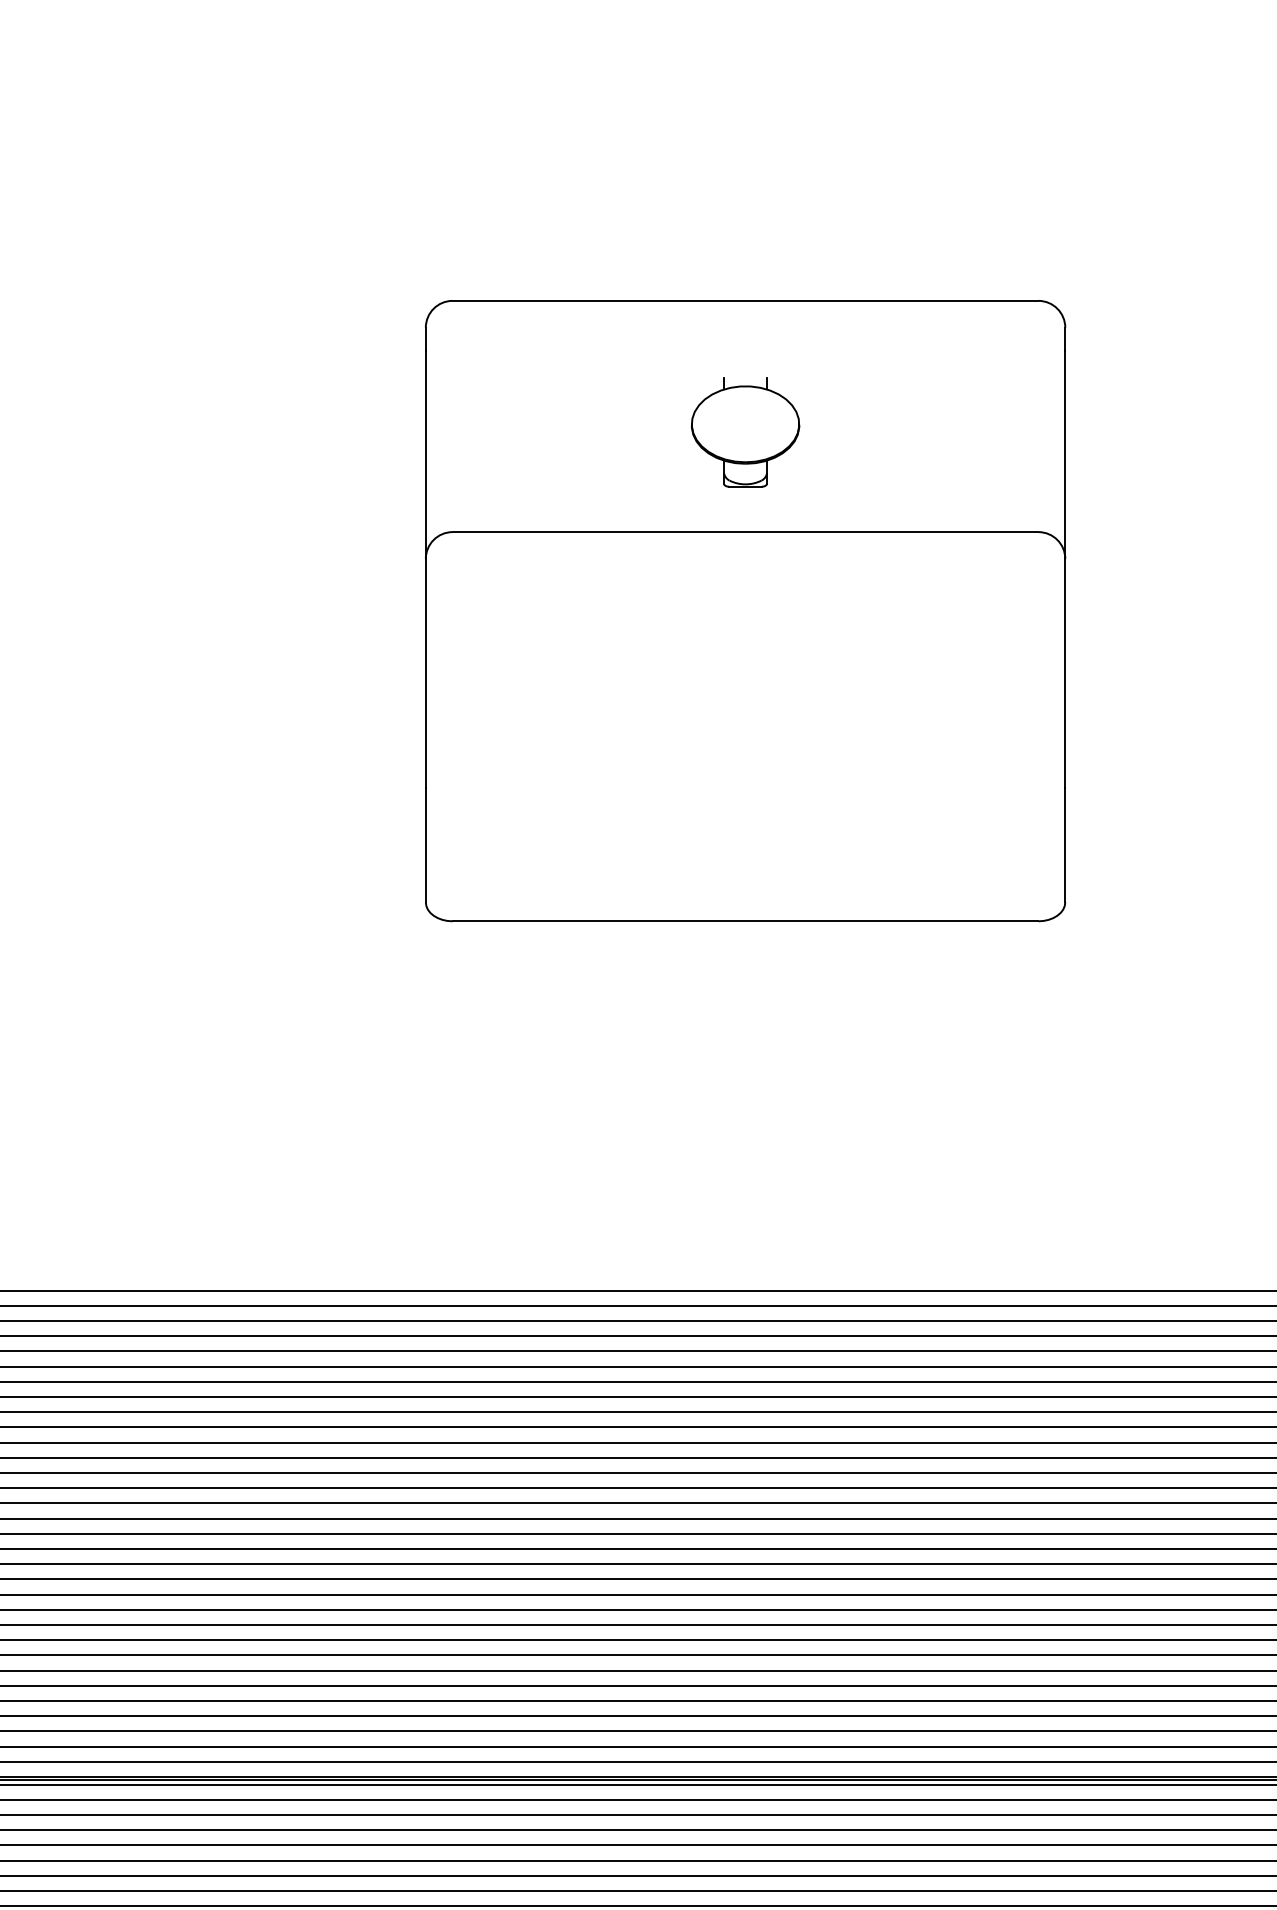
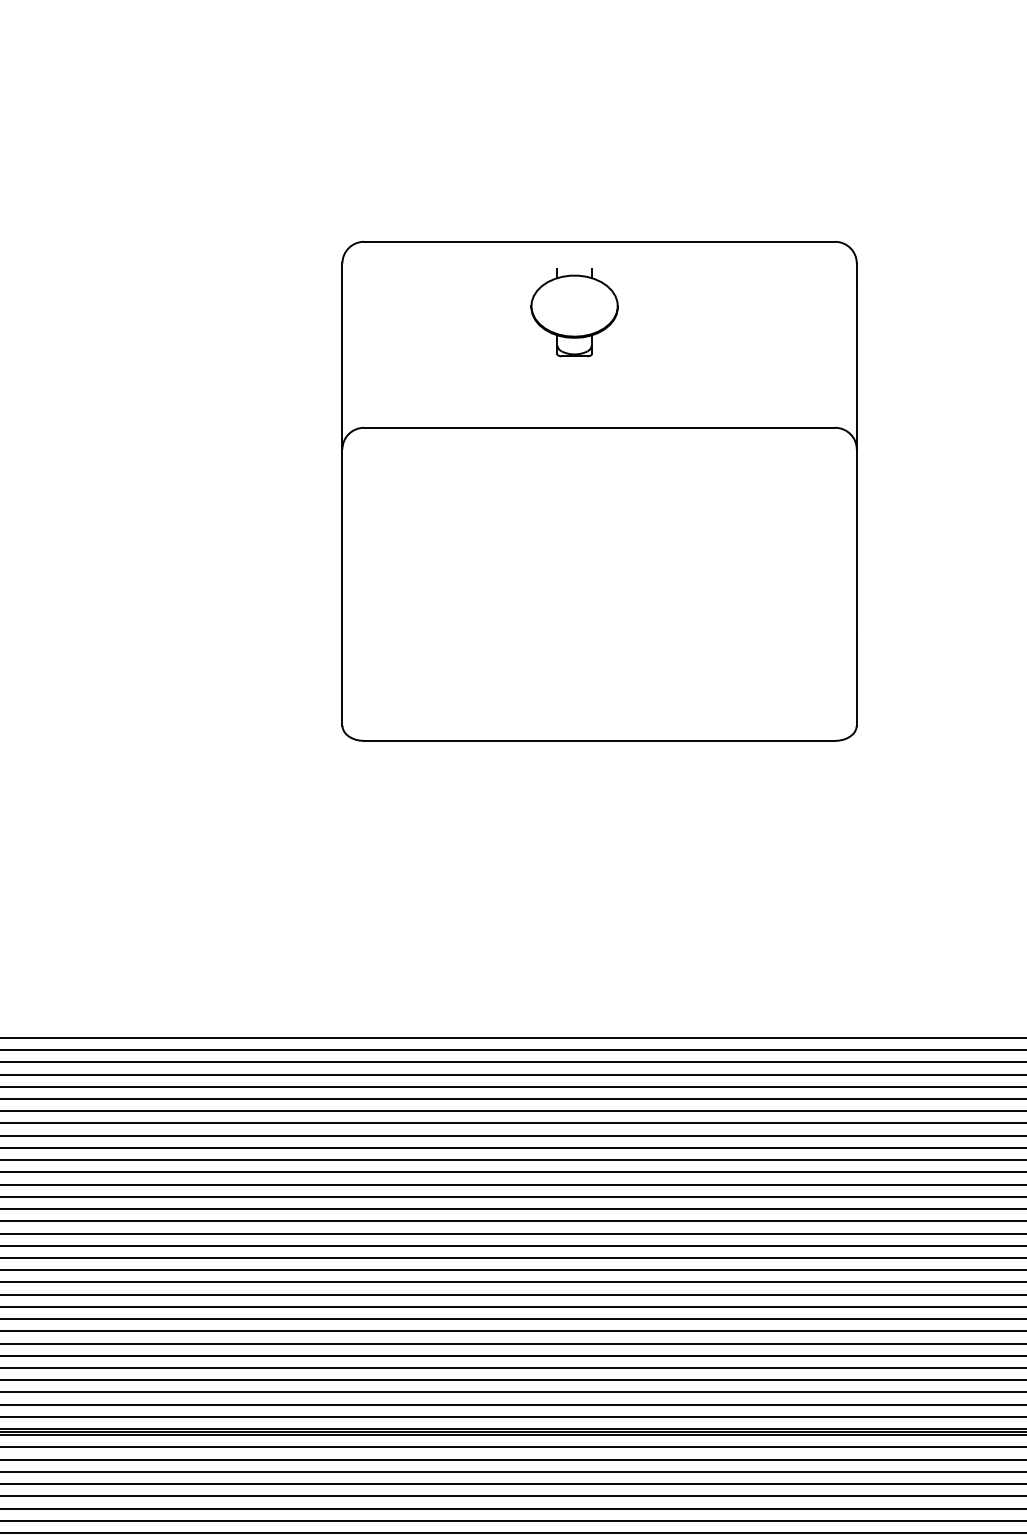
part: (745, 432) -> (574, 312), moved

